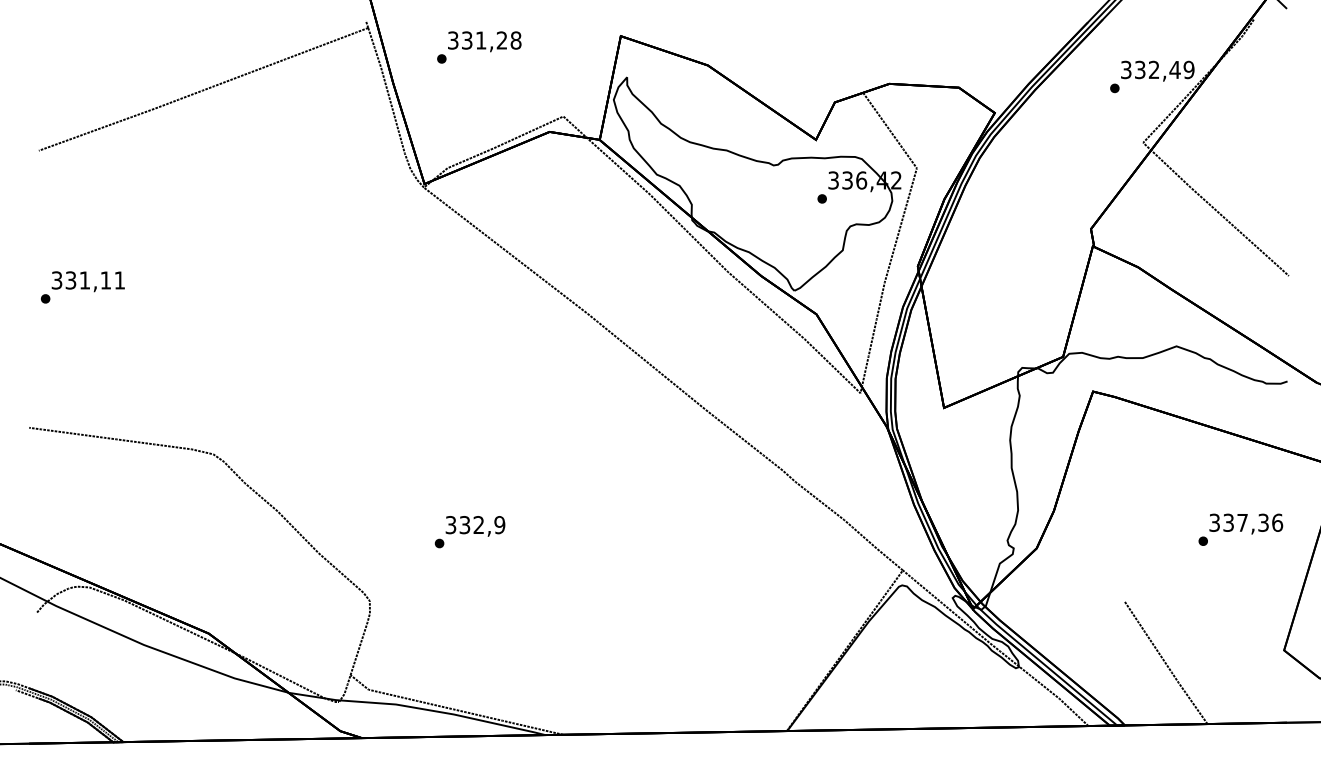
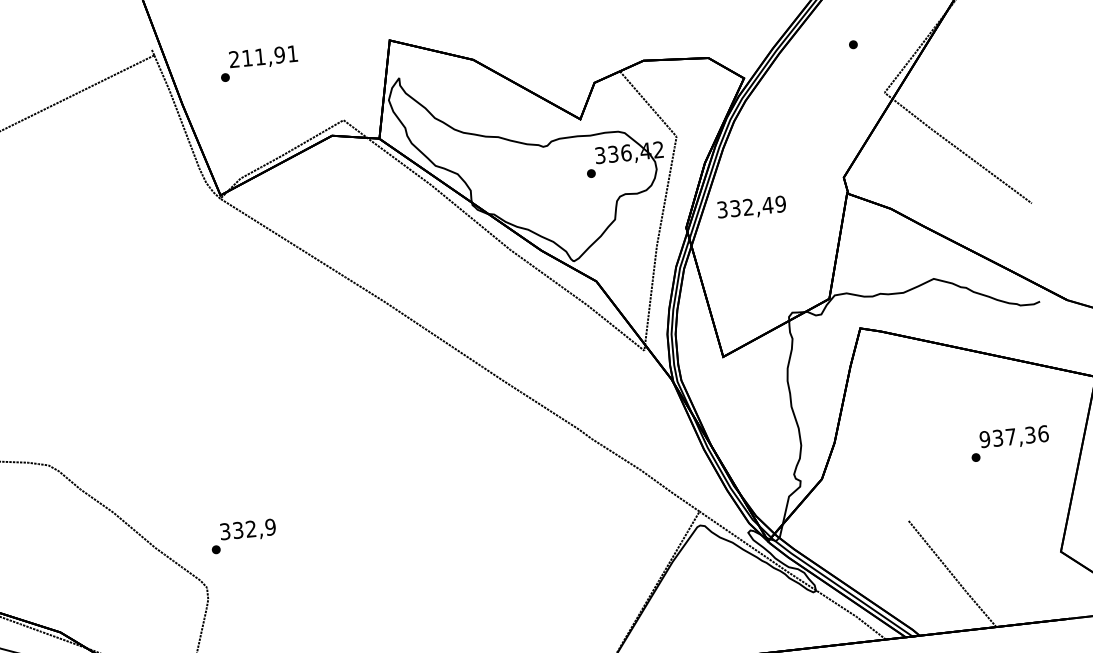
text: (484, 40) -> (263, 56), 331,28 -> 211,91
text: (1157, 70) -> (751, 207), moved
text: (1214, 522) -> (984, 439), 337,36 -> 937,36
text: (469, 532) -> (243, 536), moved

